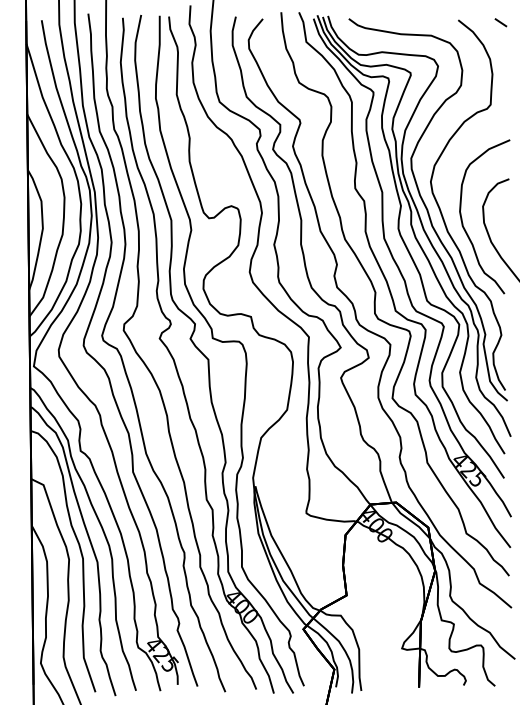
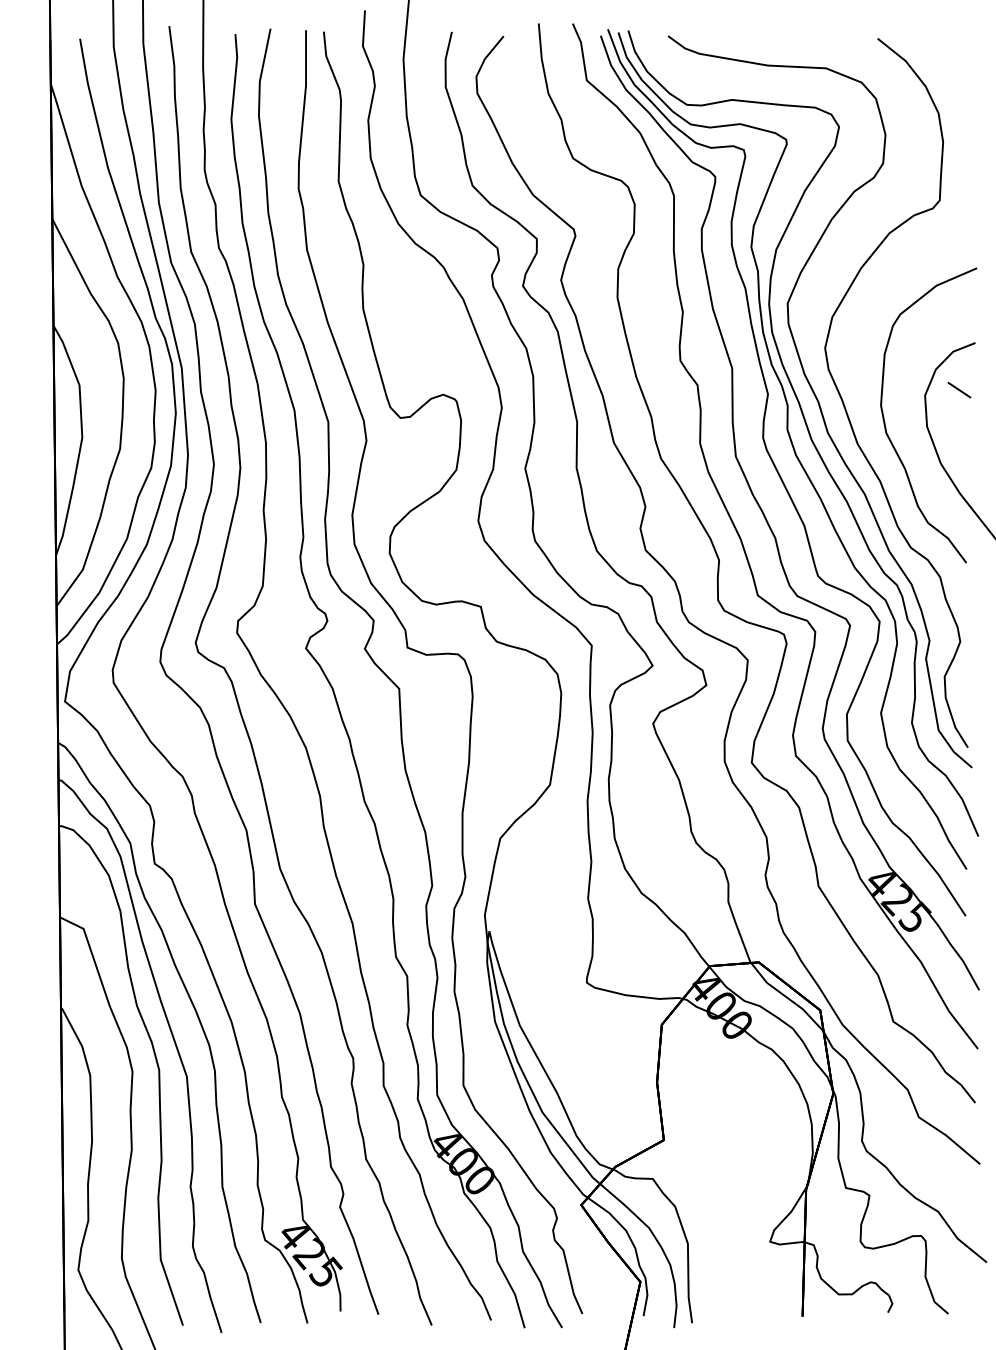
line: (500, 22) -> (958, 389), moved

